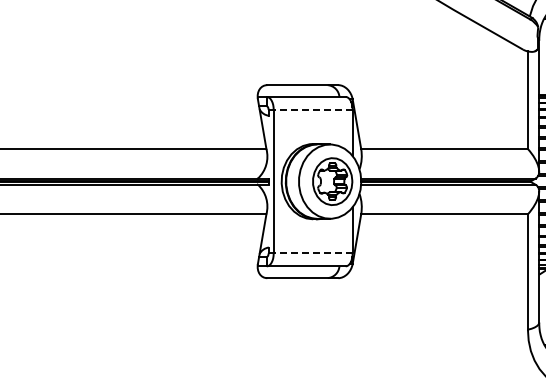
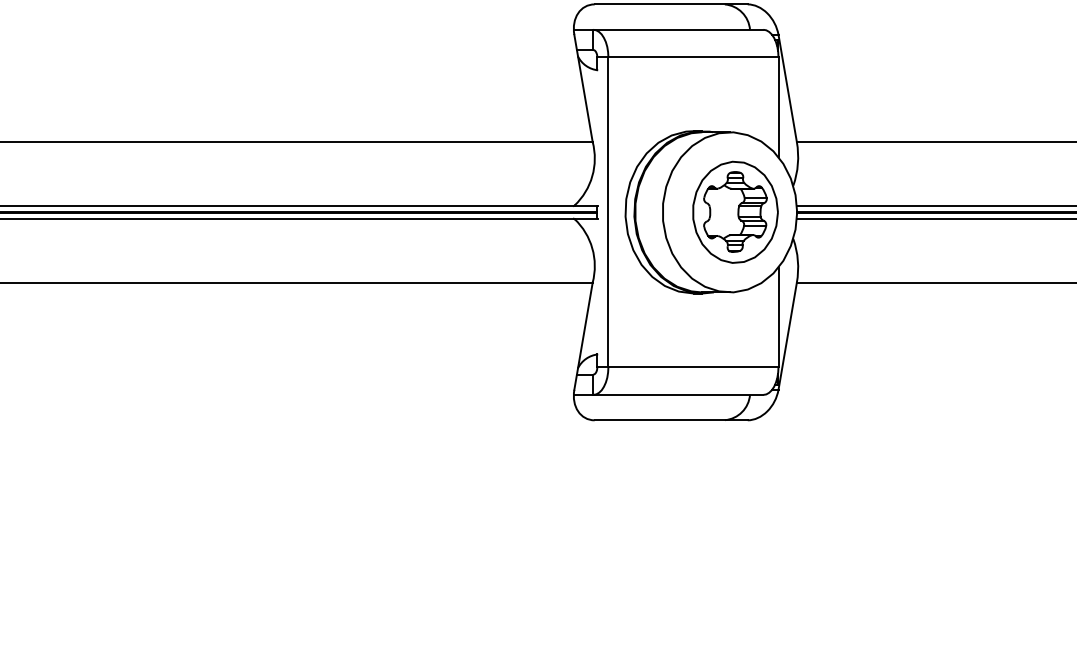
line: (312, 109) -> (691, 56), dashed -> solid
line: (312, 253) -> (691, 367), dashed -> solid

